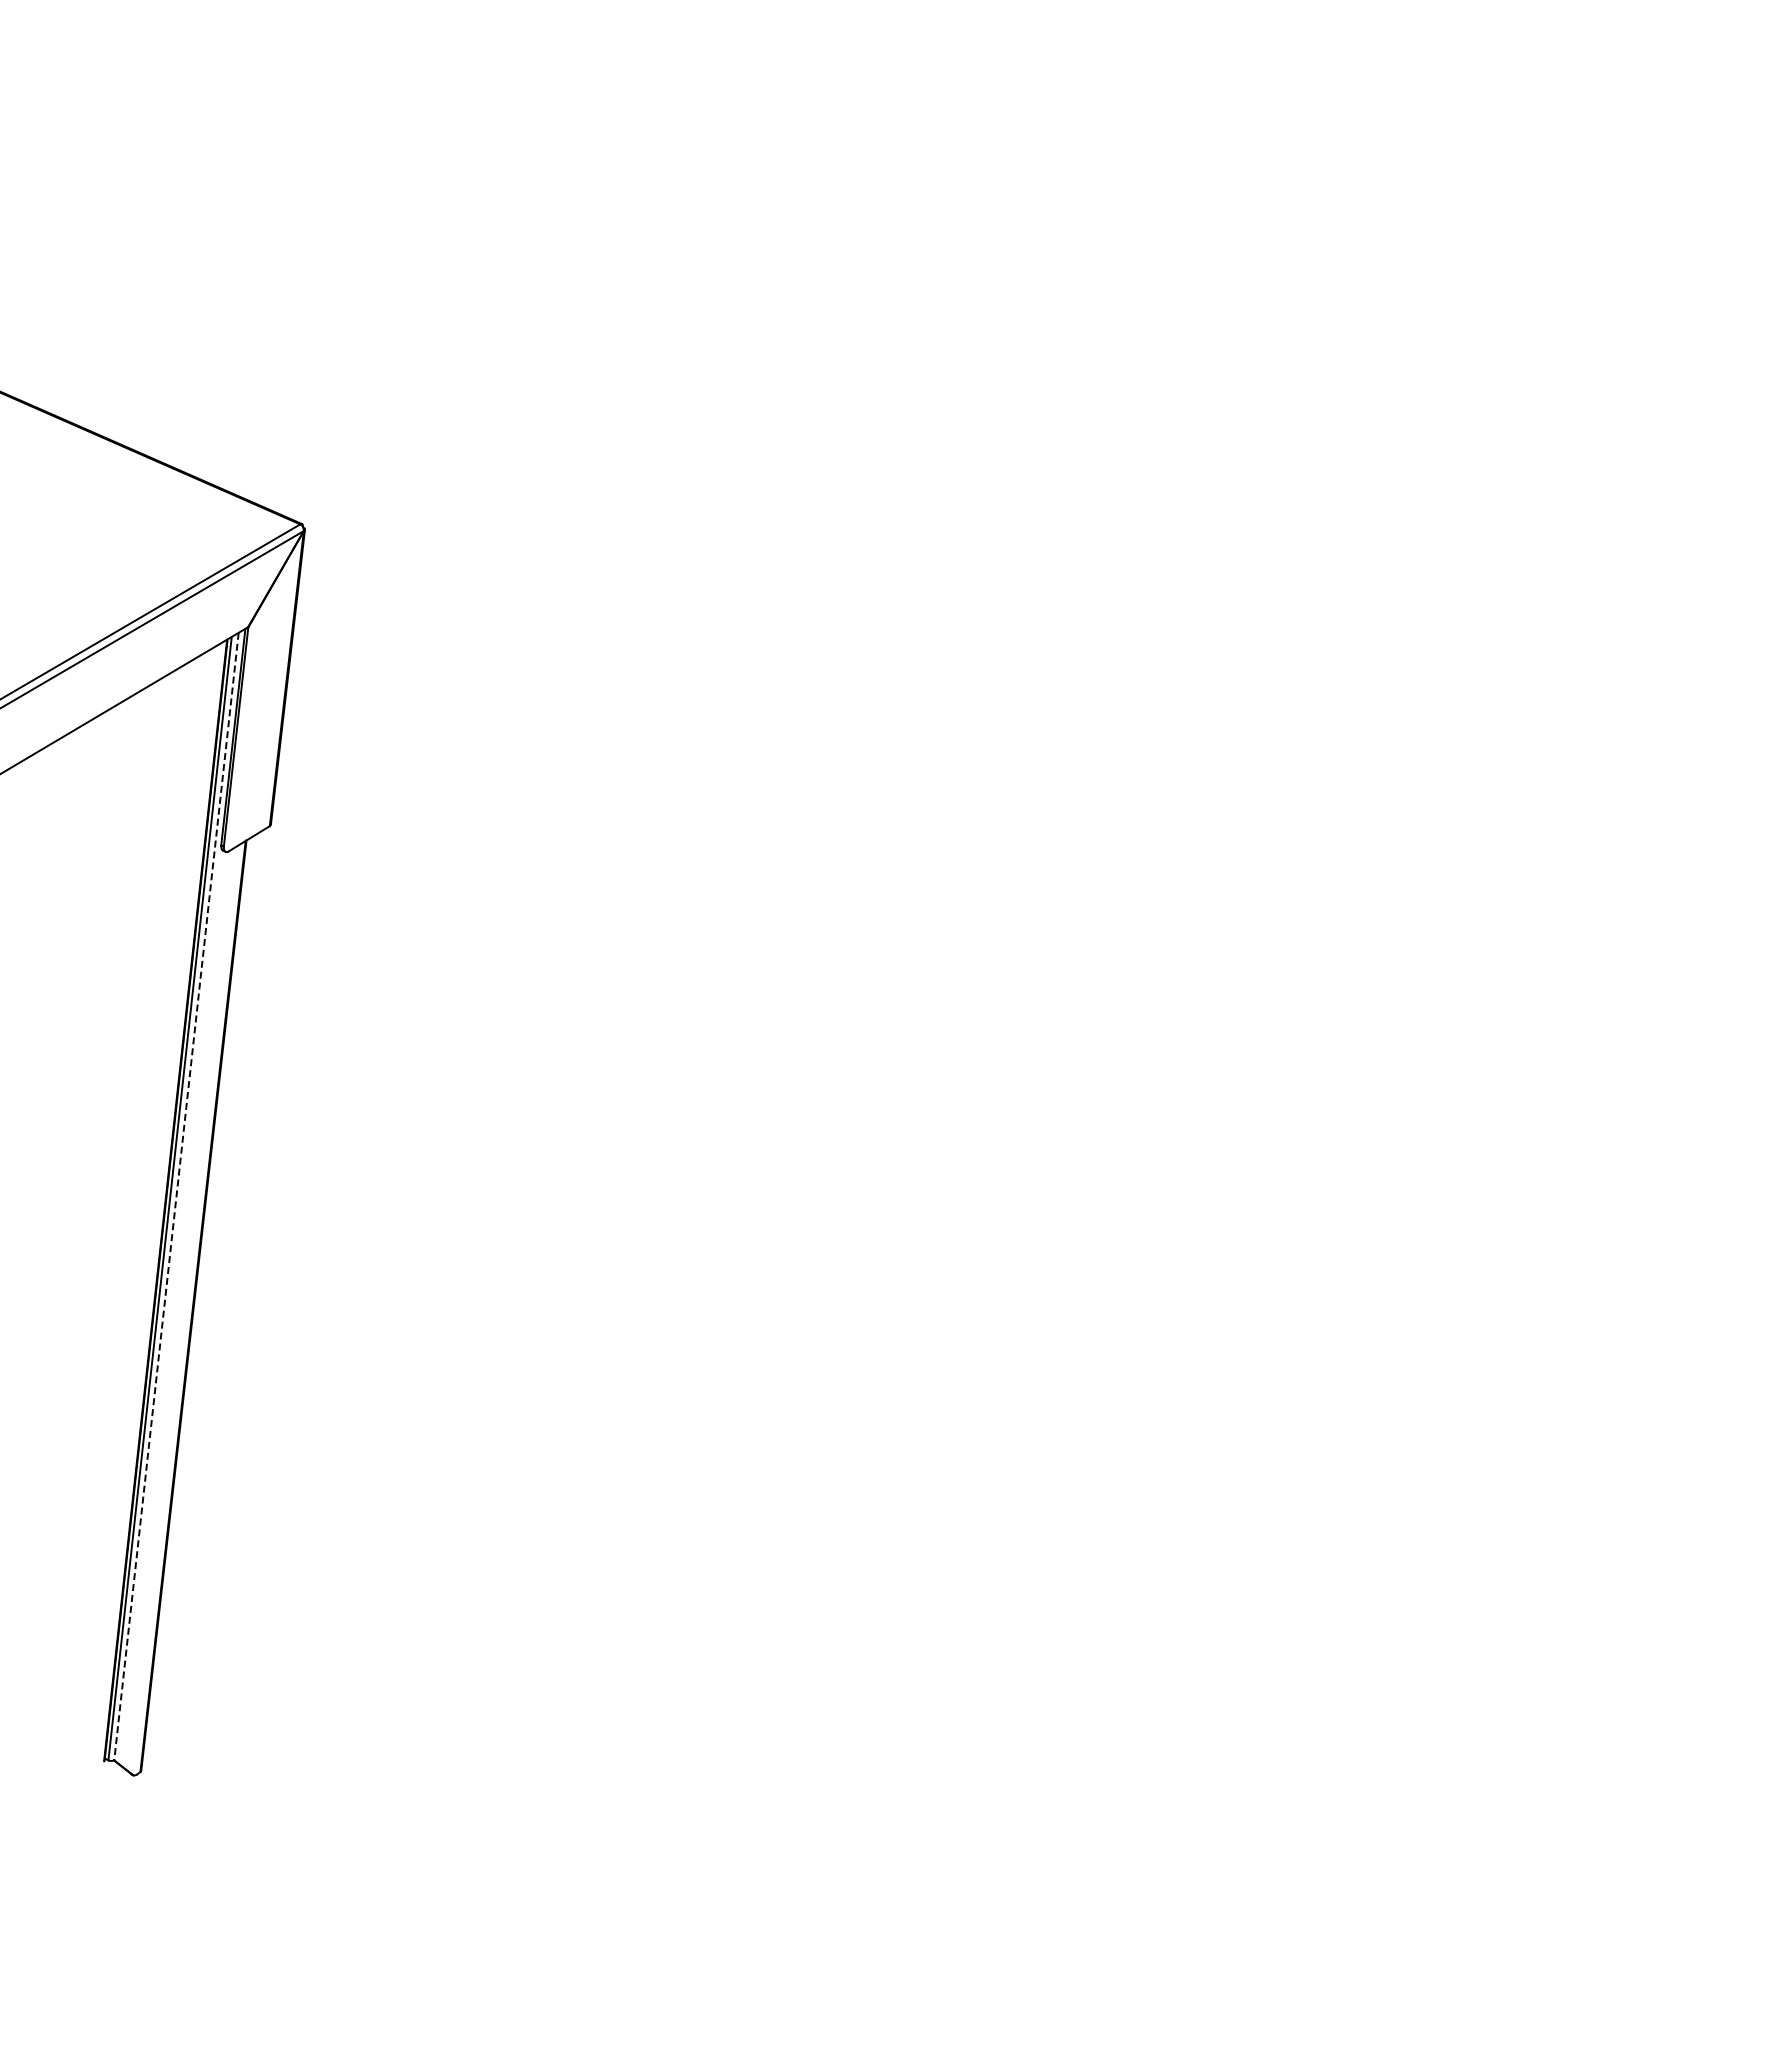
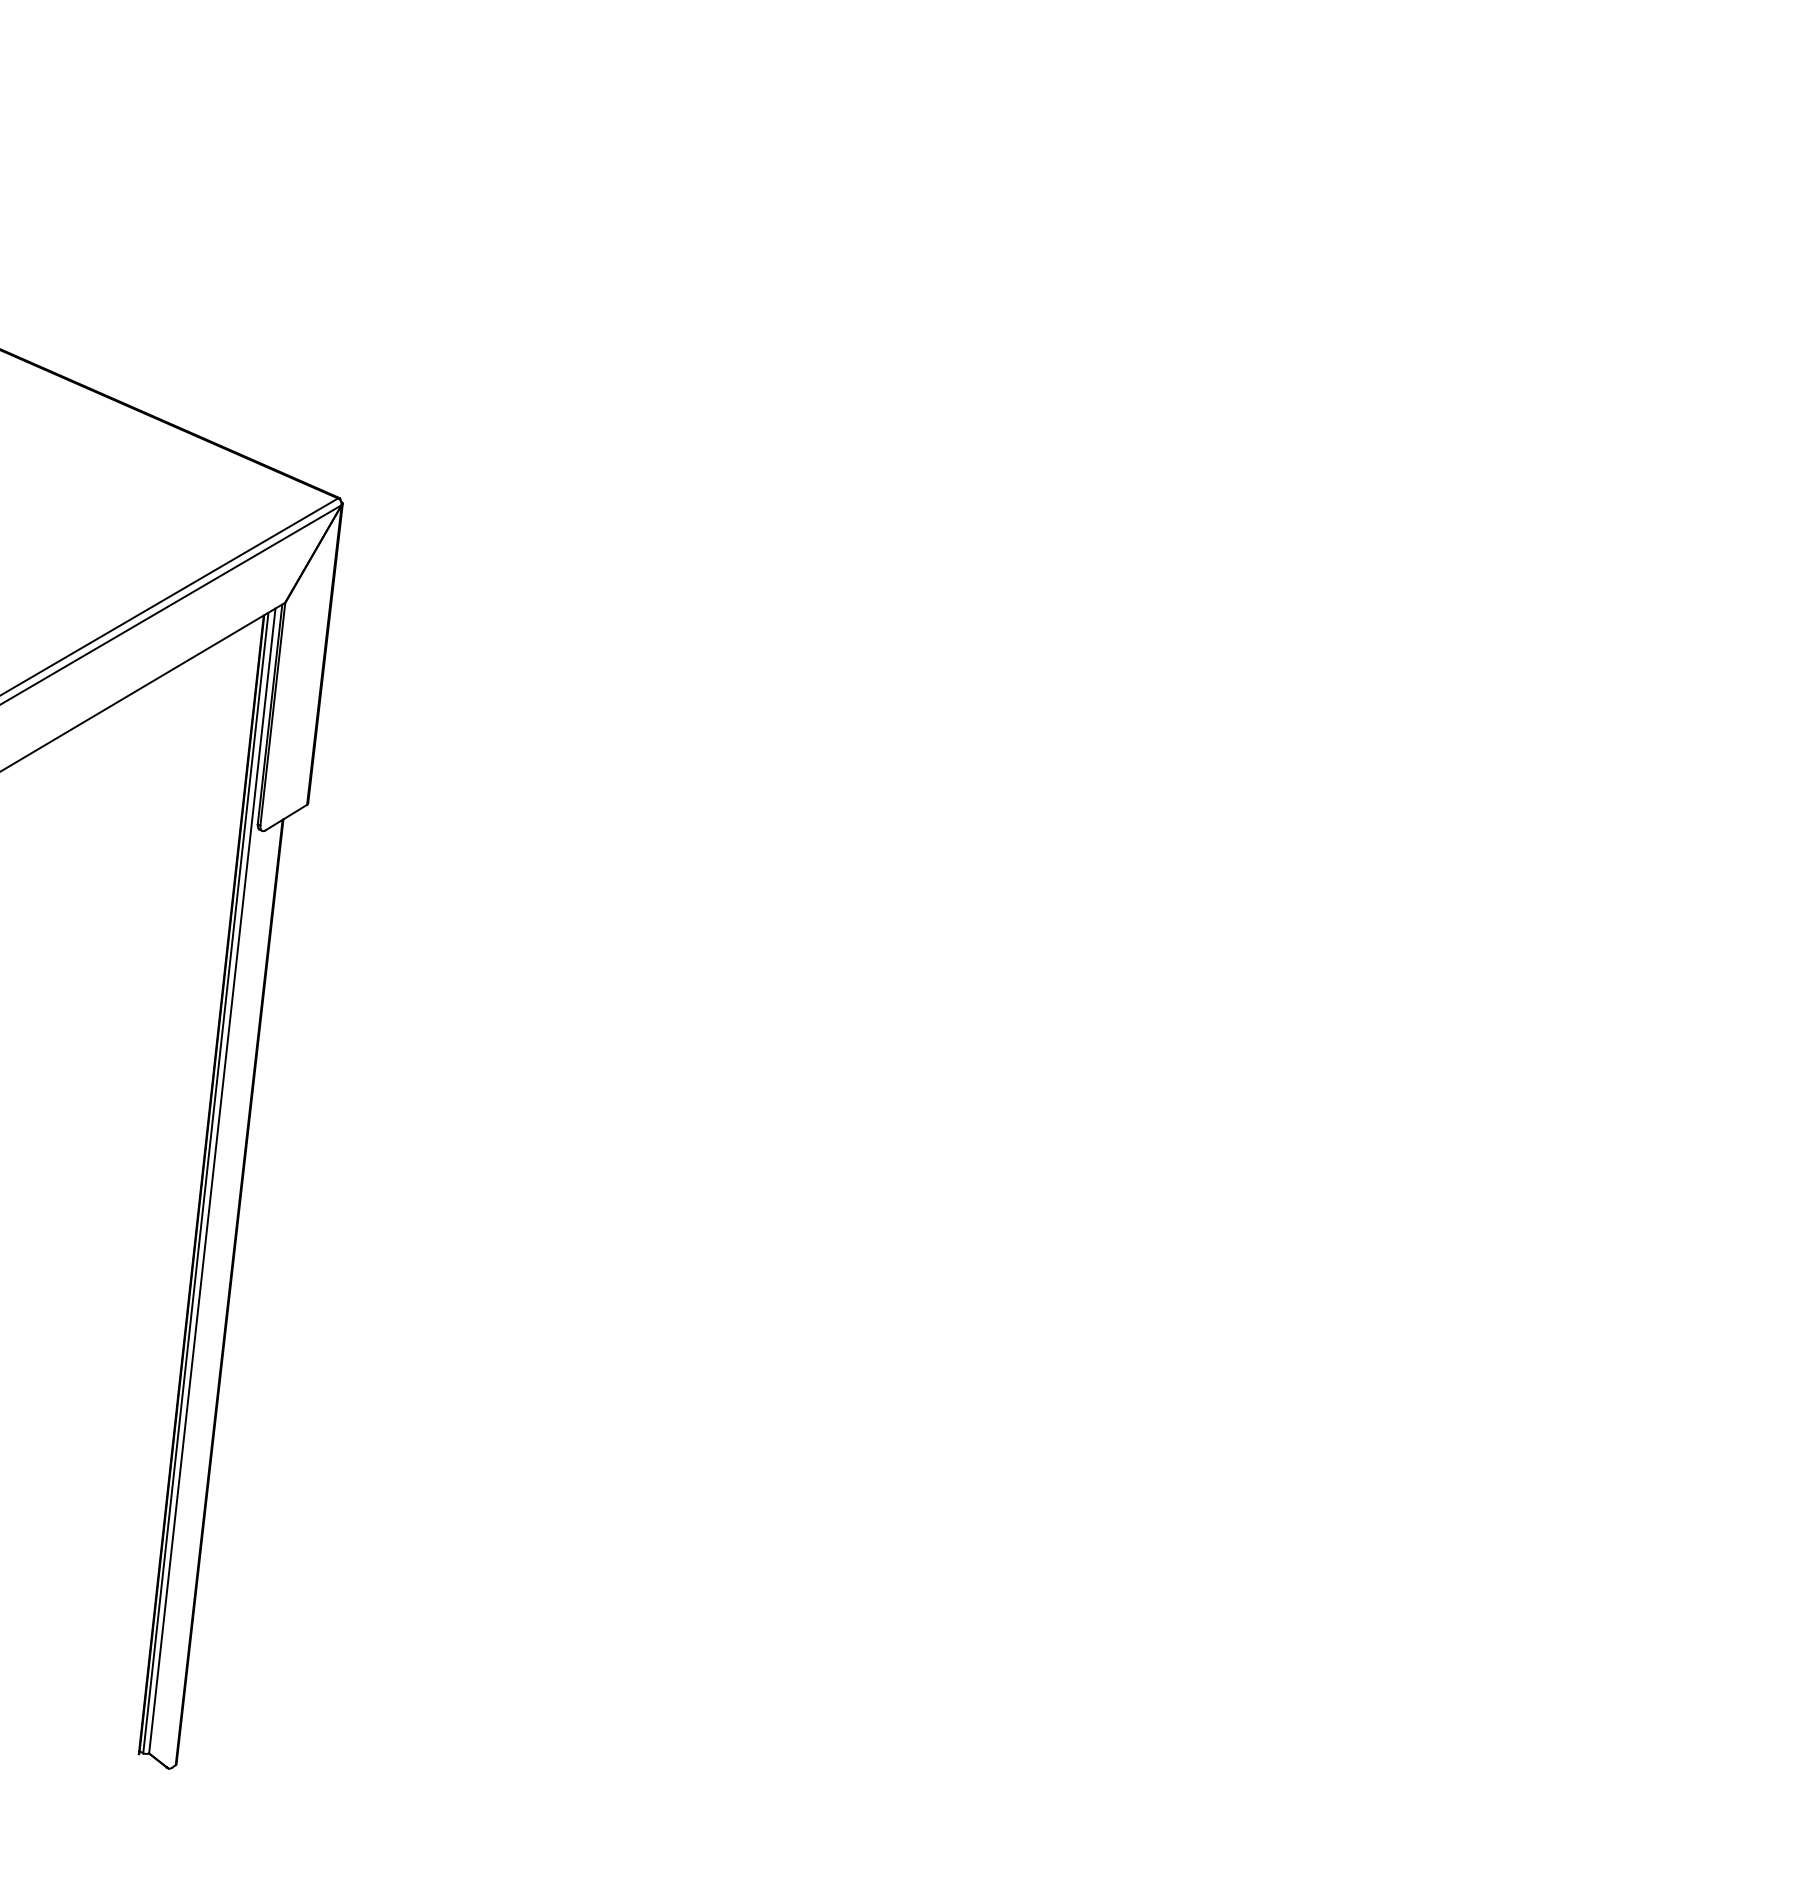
line: (176, 1197) -> (212, 1181), dashed -> solid

